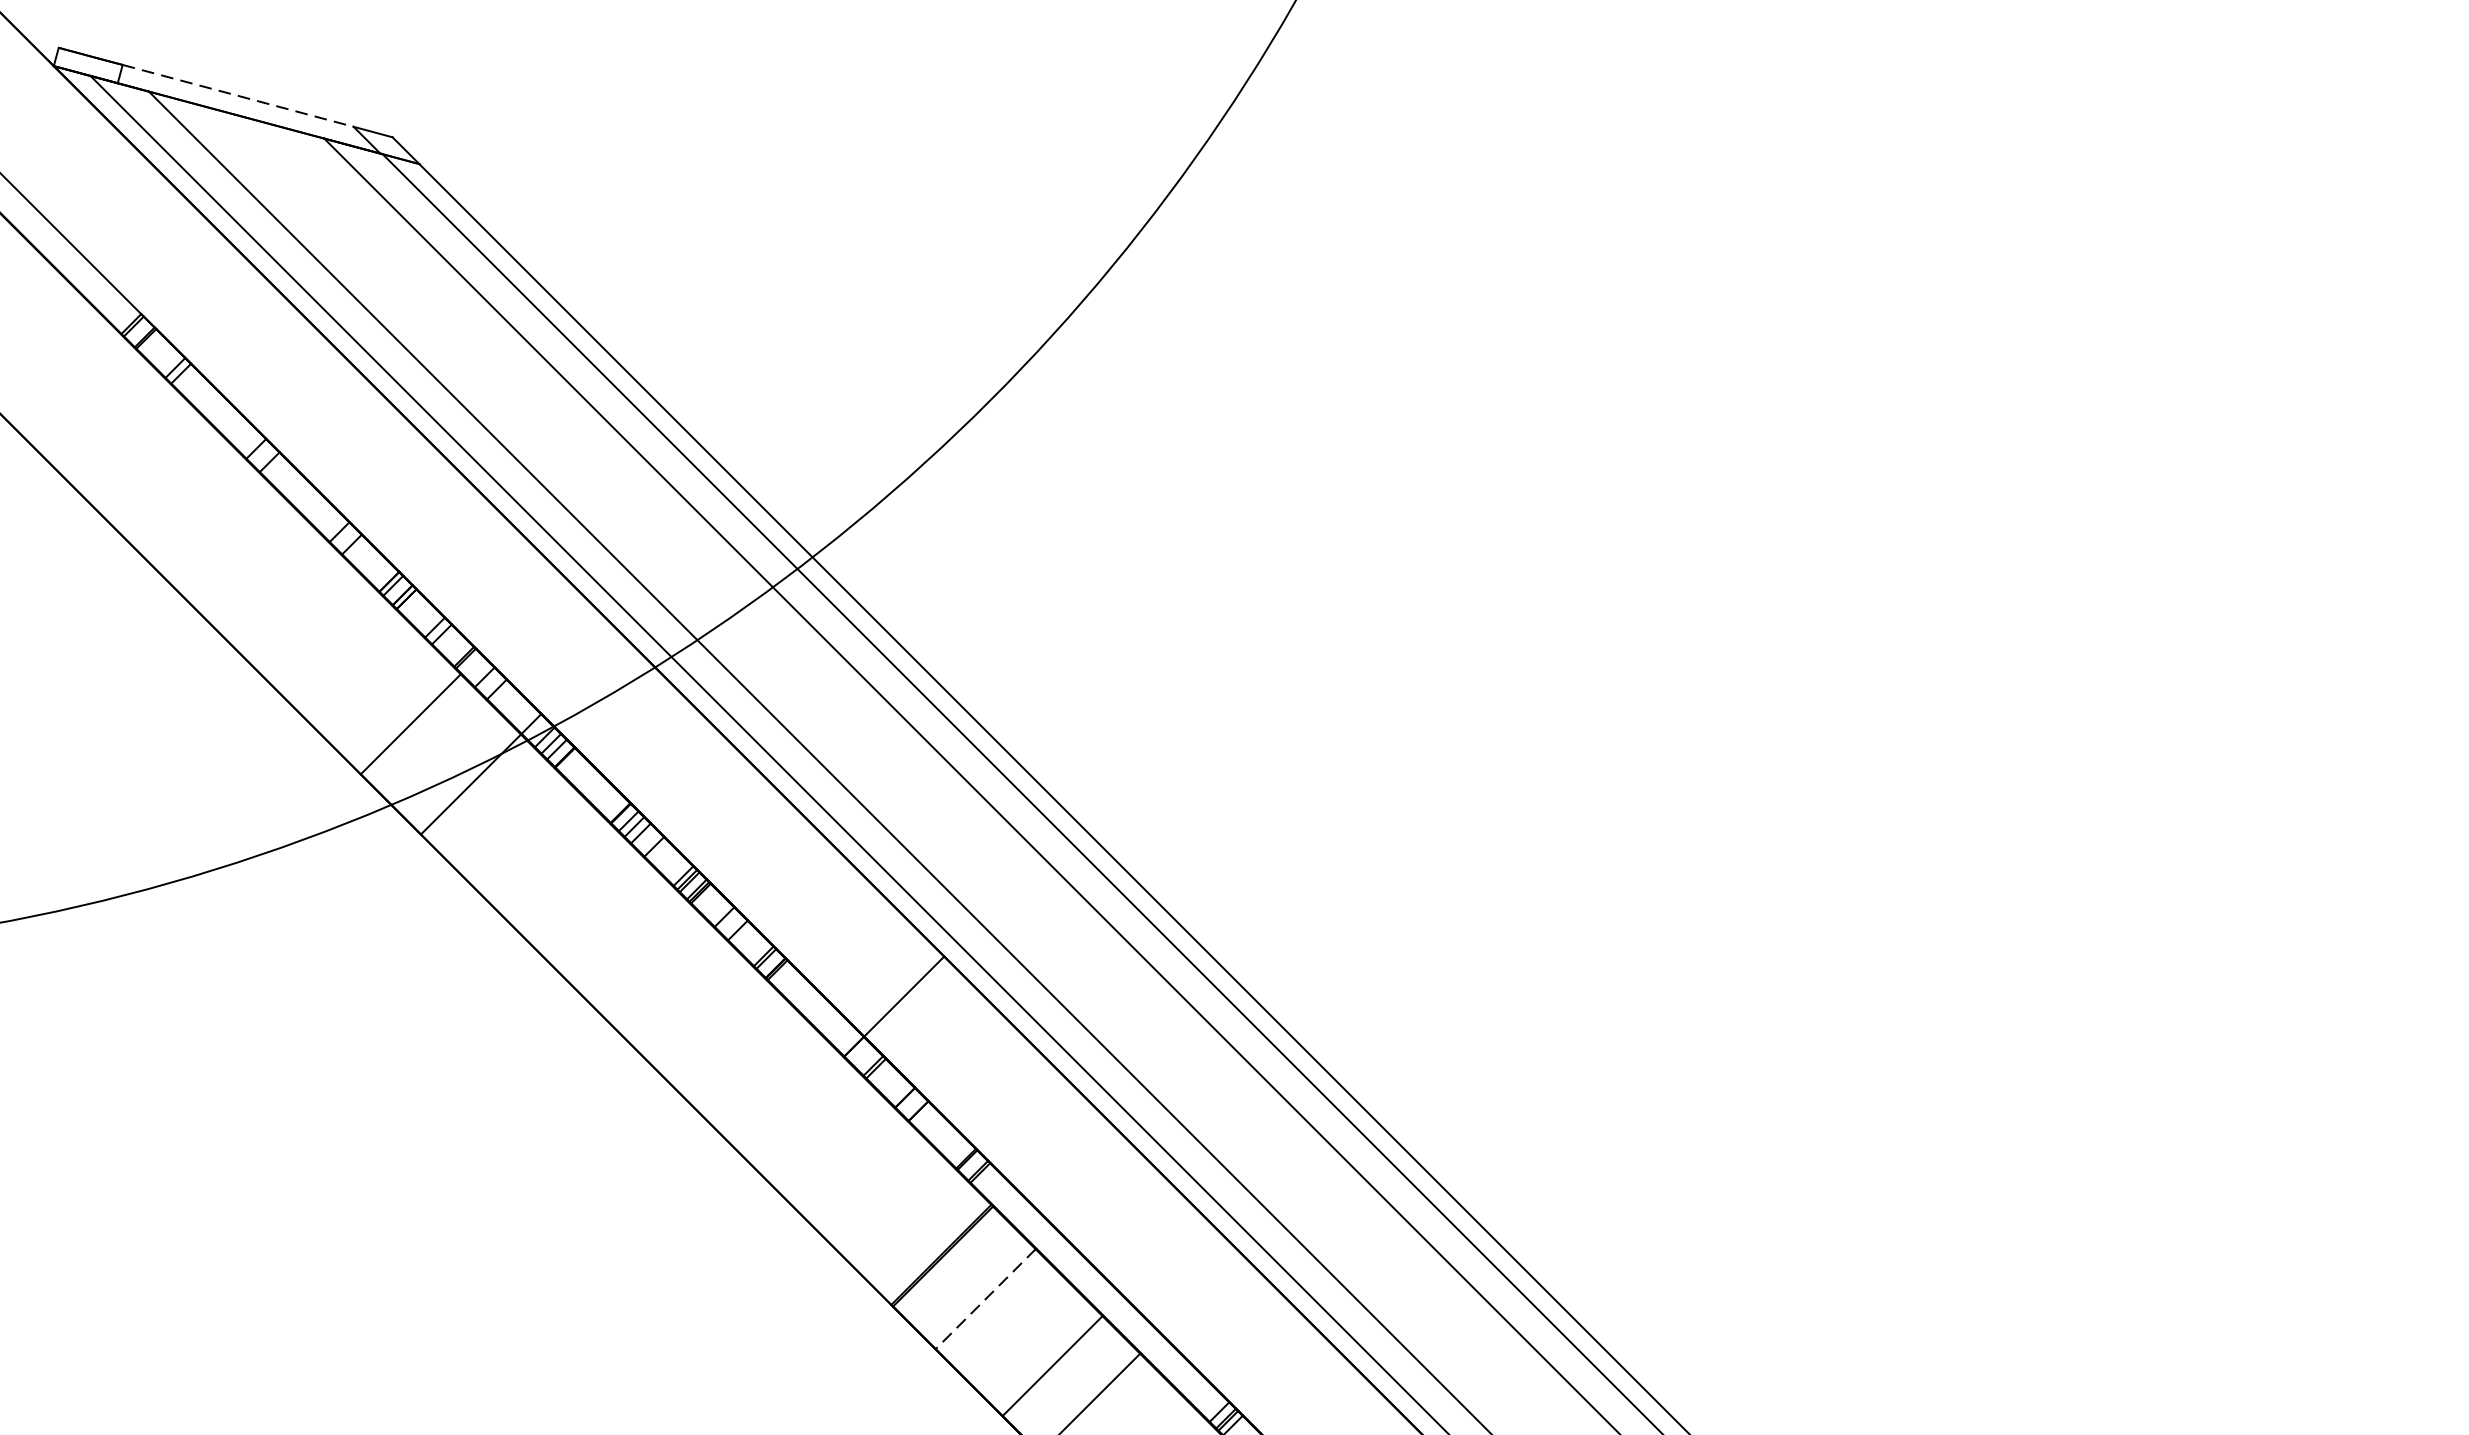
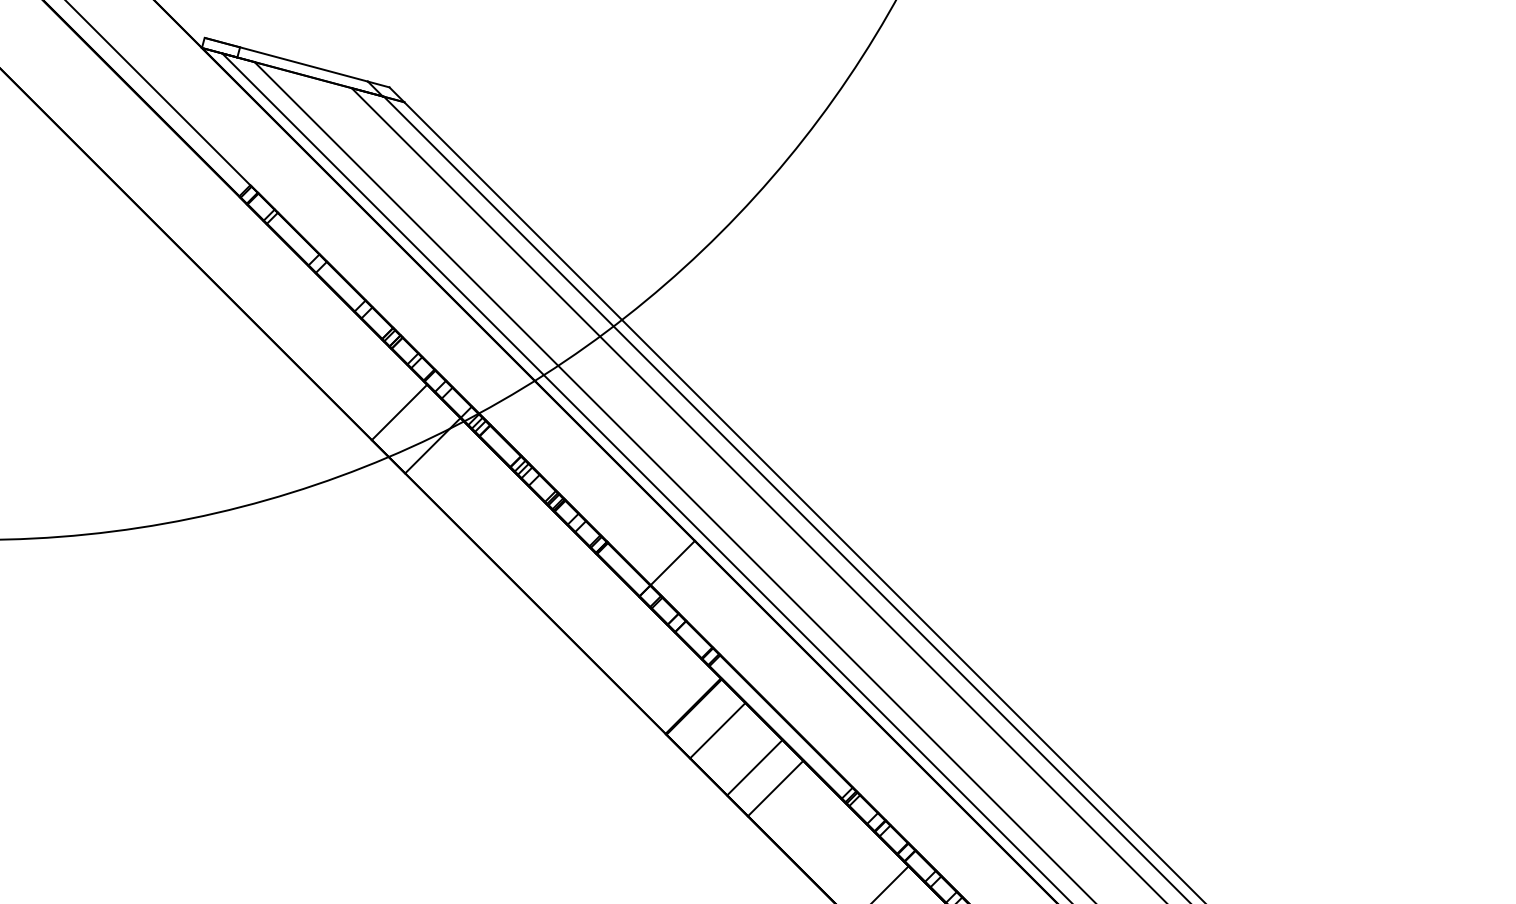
line: (239, 95) -> (304, 64), dashed -> solid
line: (985, 1298) -> (717, 730), dashed -> solid

